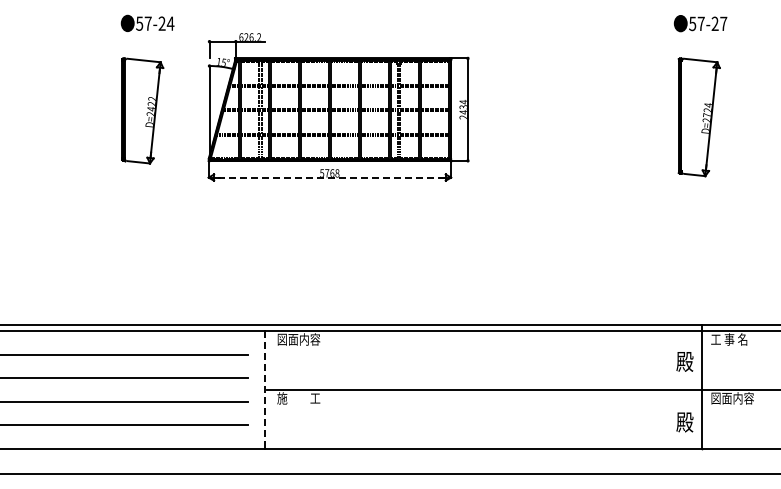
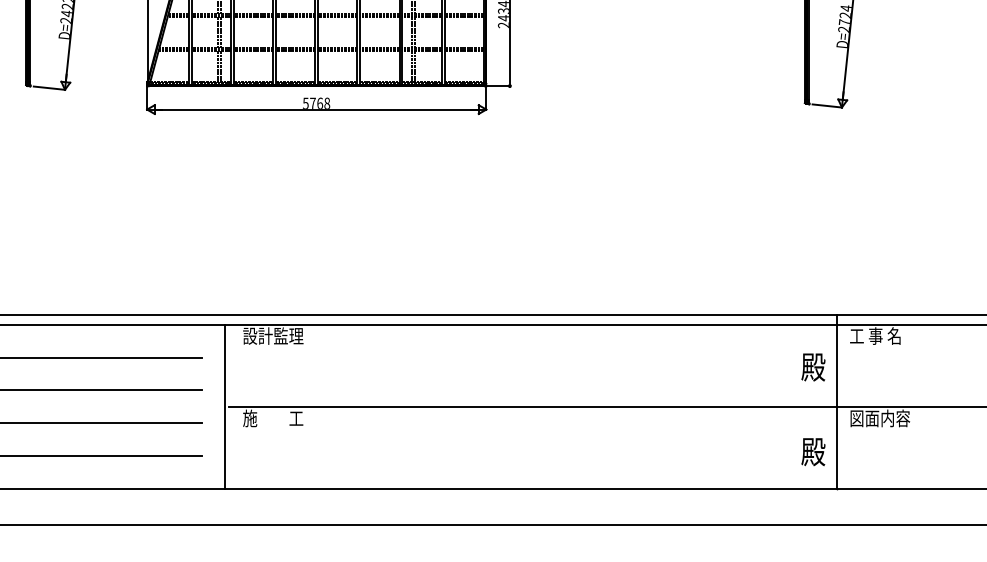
line: (329, 177) -> (316, 109), dashed -> solid
text: (298, 339) -> (272, 336), 図面内容 -> 設計監理
line: (264, 390) -> (225, 407), dashed -> solid

